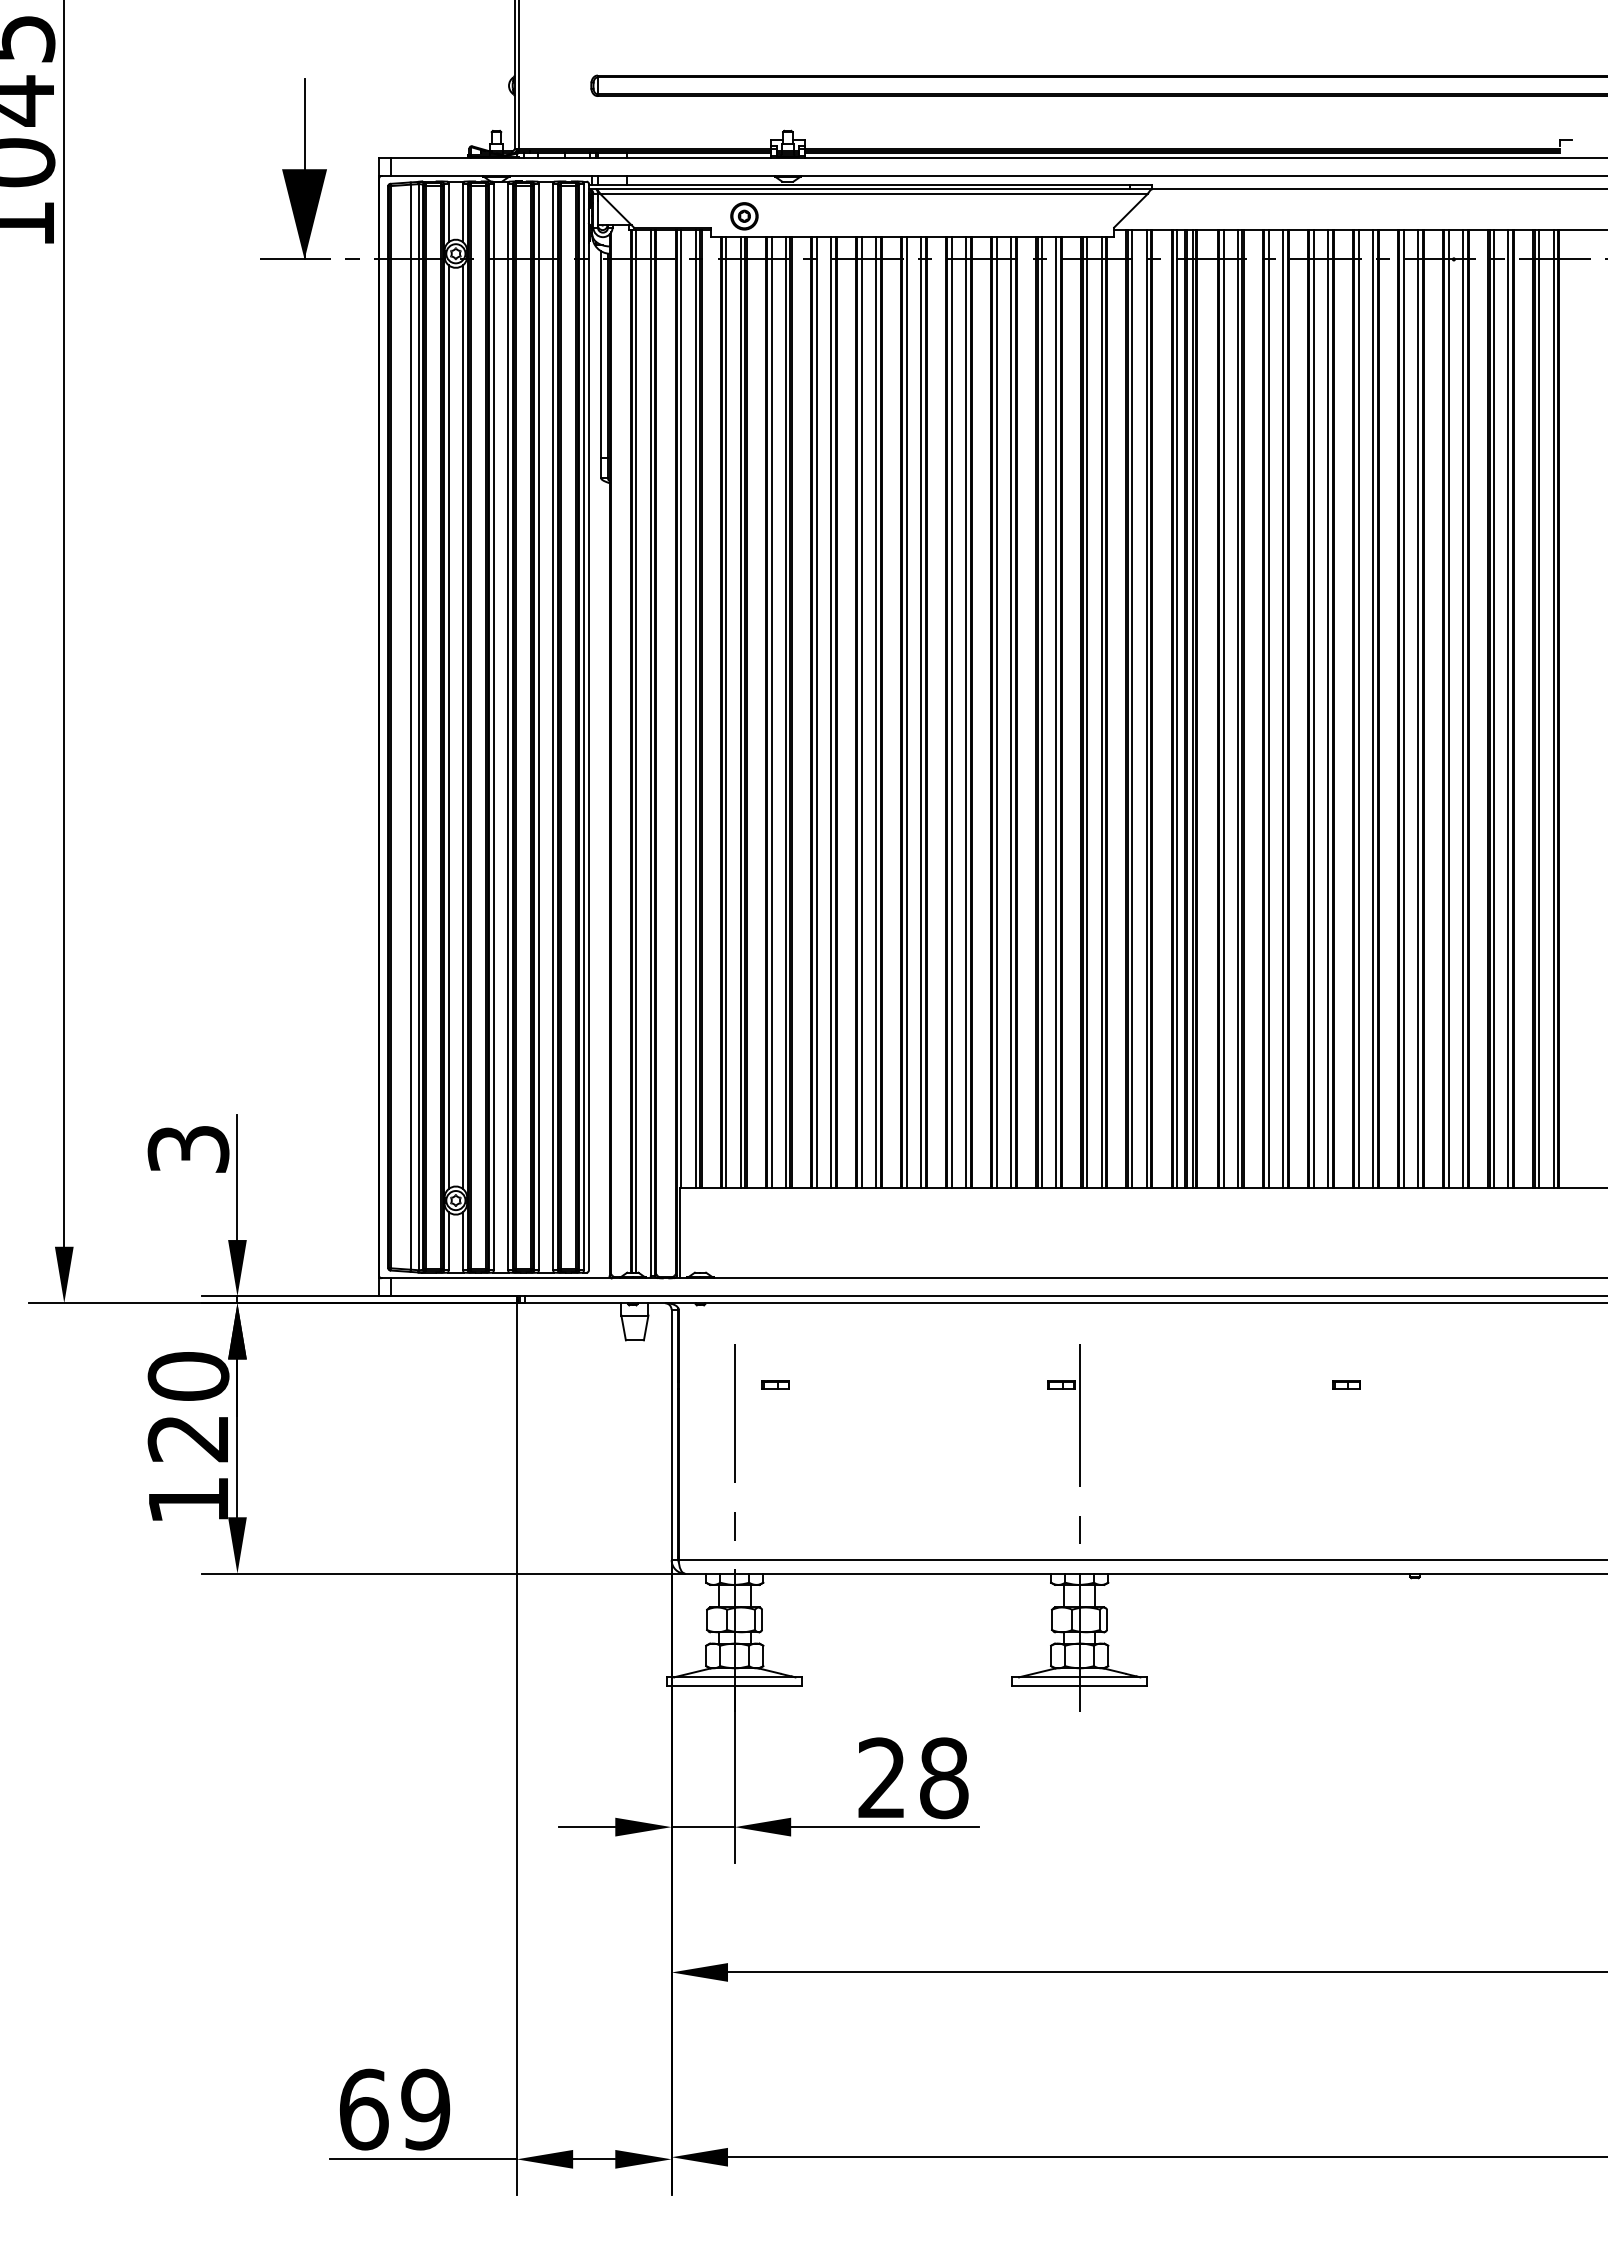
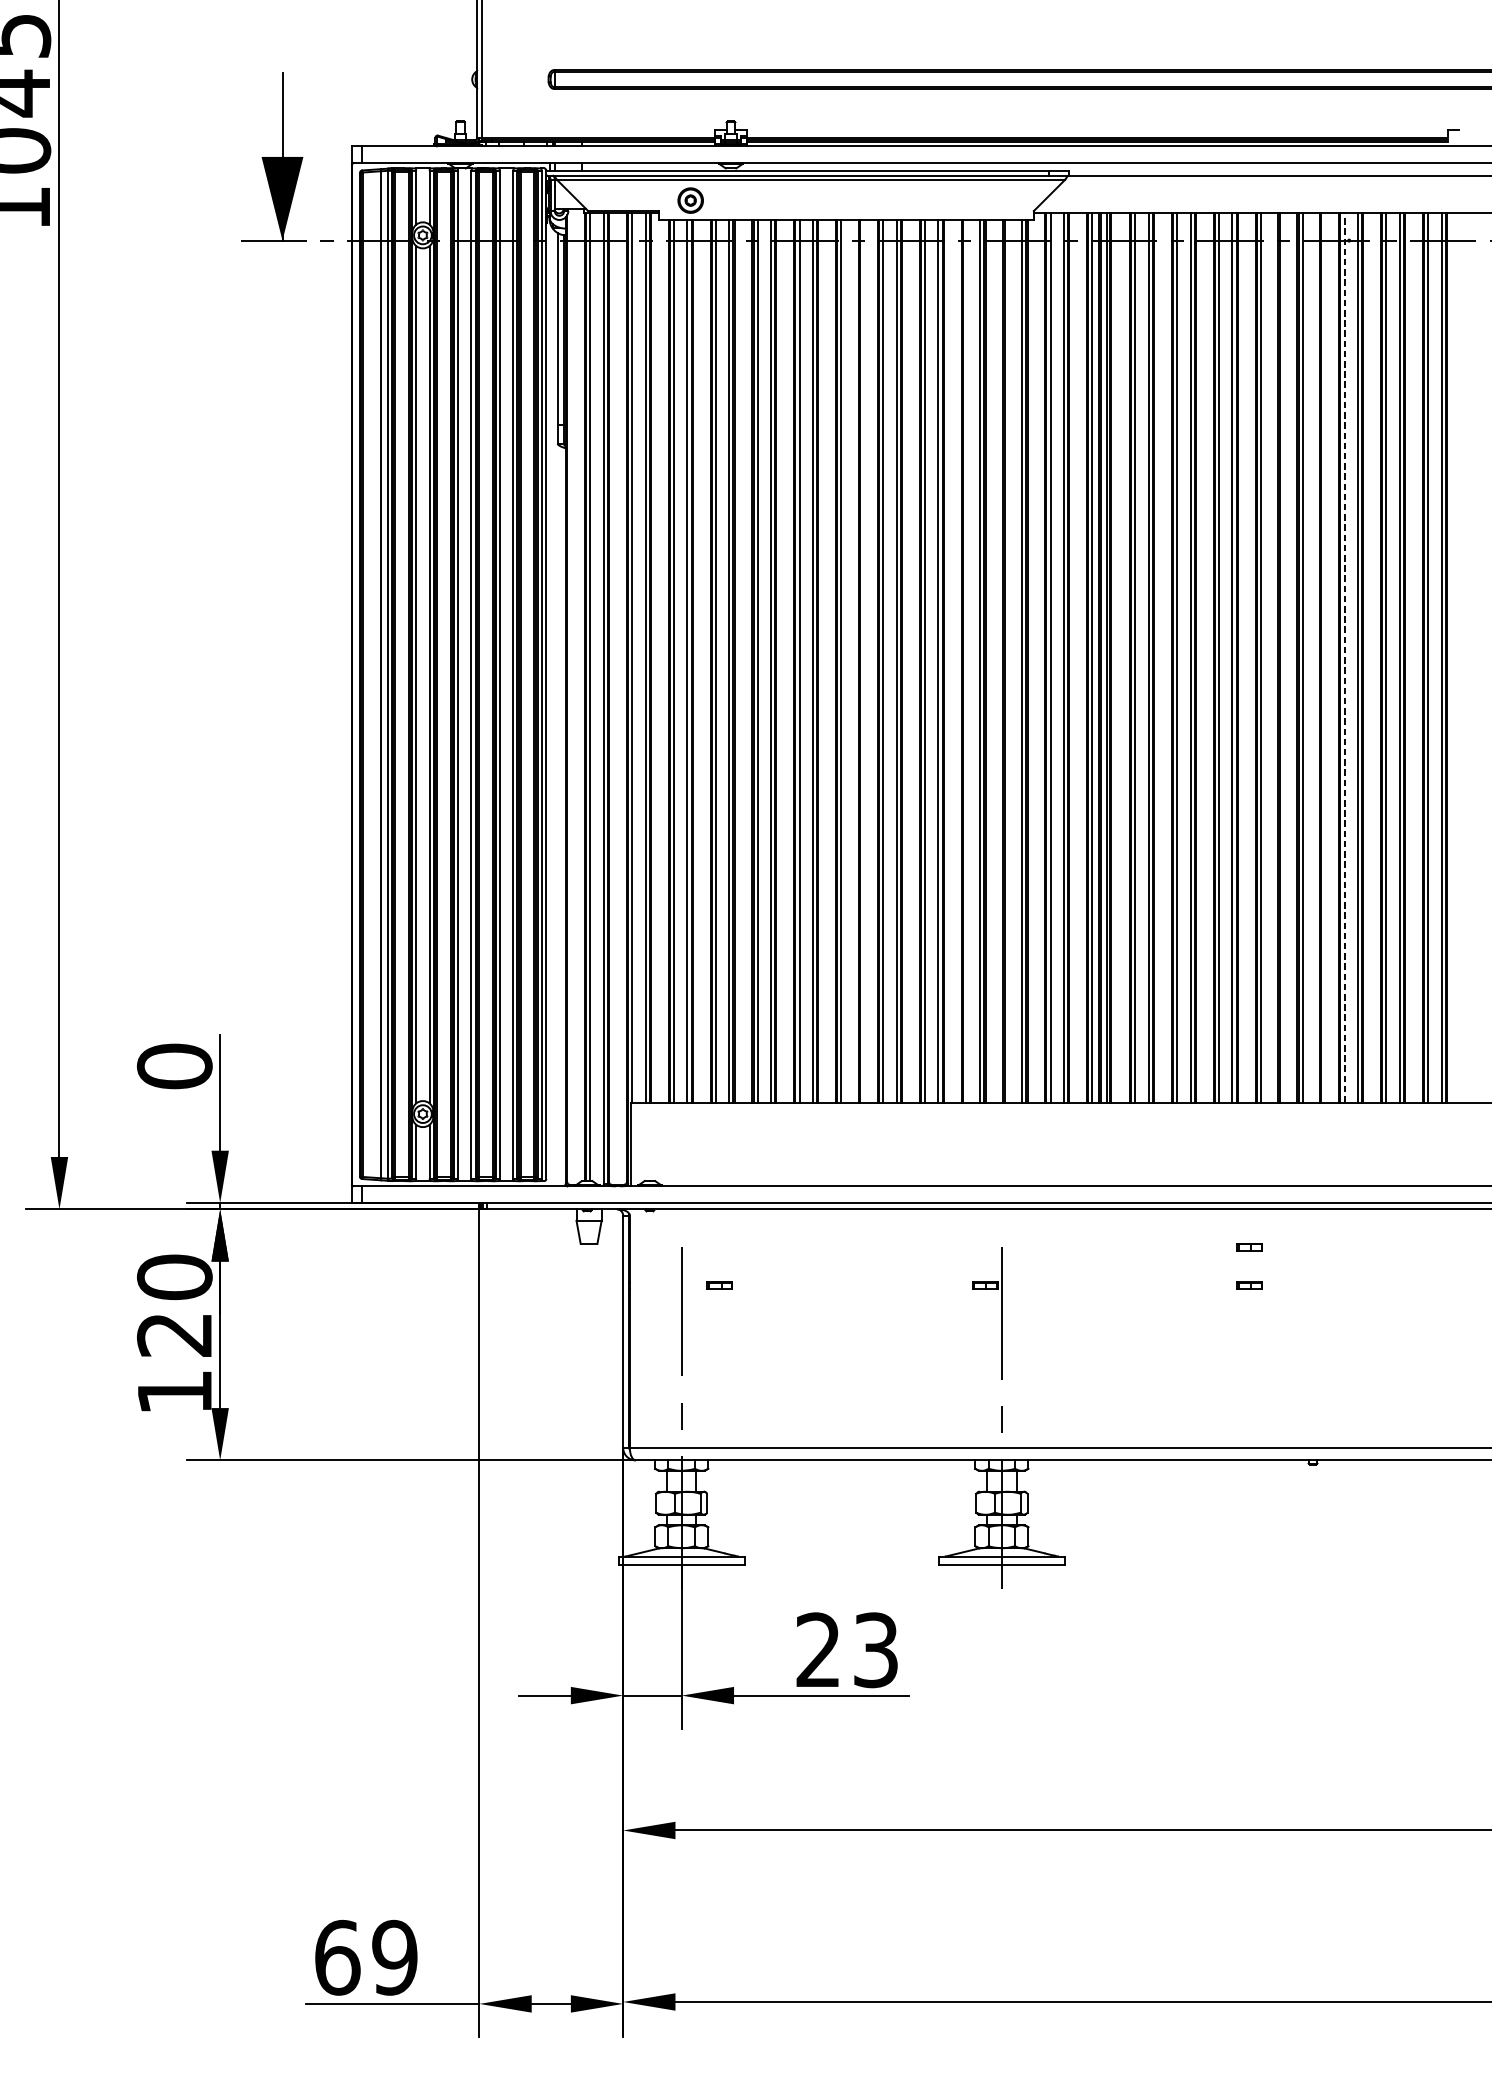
line: (1448, 708) -> (1344, 657), solid -> dashed
line: (1373, 709) -> (1274, 658), removed
line: (1418, 709) -> (1316, 658), removed
line: (921, 712) -> (855, 661), removed
line: (1042, 712) -> (967, 661), removed
line: (1087, 712) -> (1009, 661), removed
text: (188, 1148) -> (174, 1065), 3 -> 0
part: (1346, 1343) -> (1249, 1246), added
text: (944, 1778) -> (876, 1650), 28 -> 23

